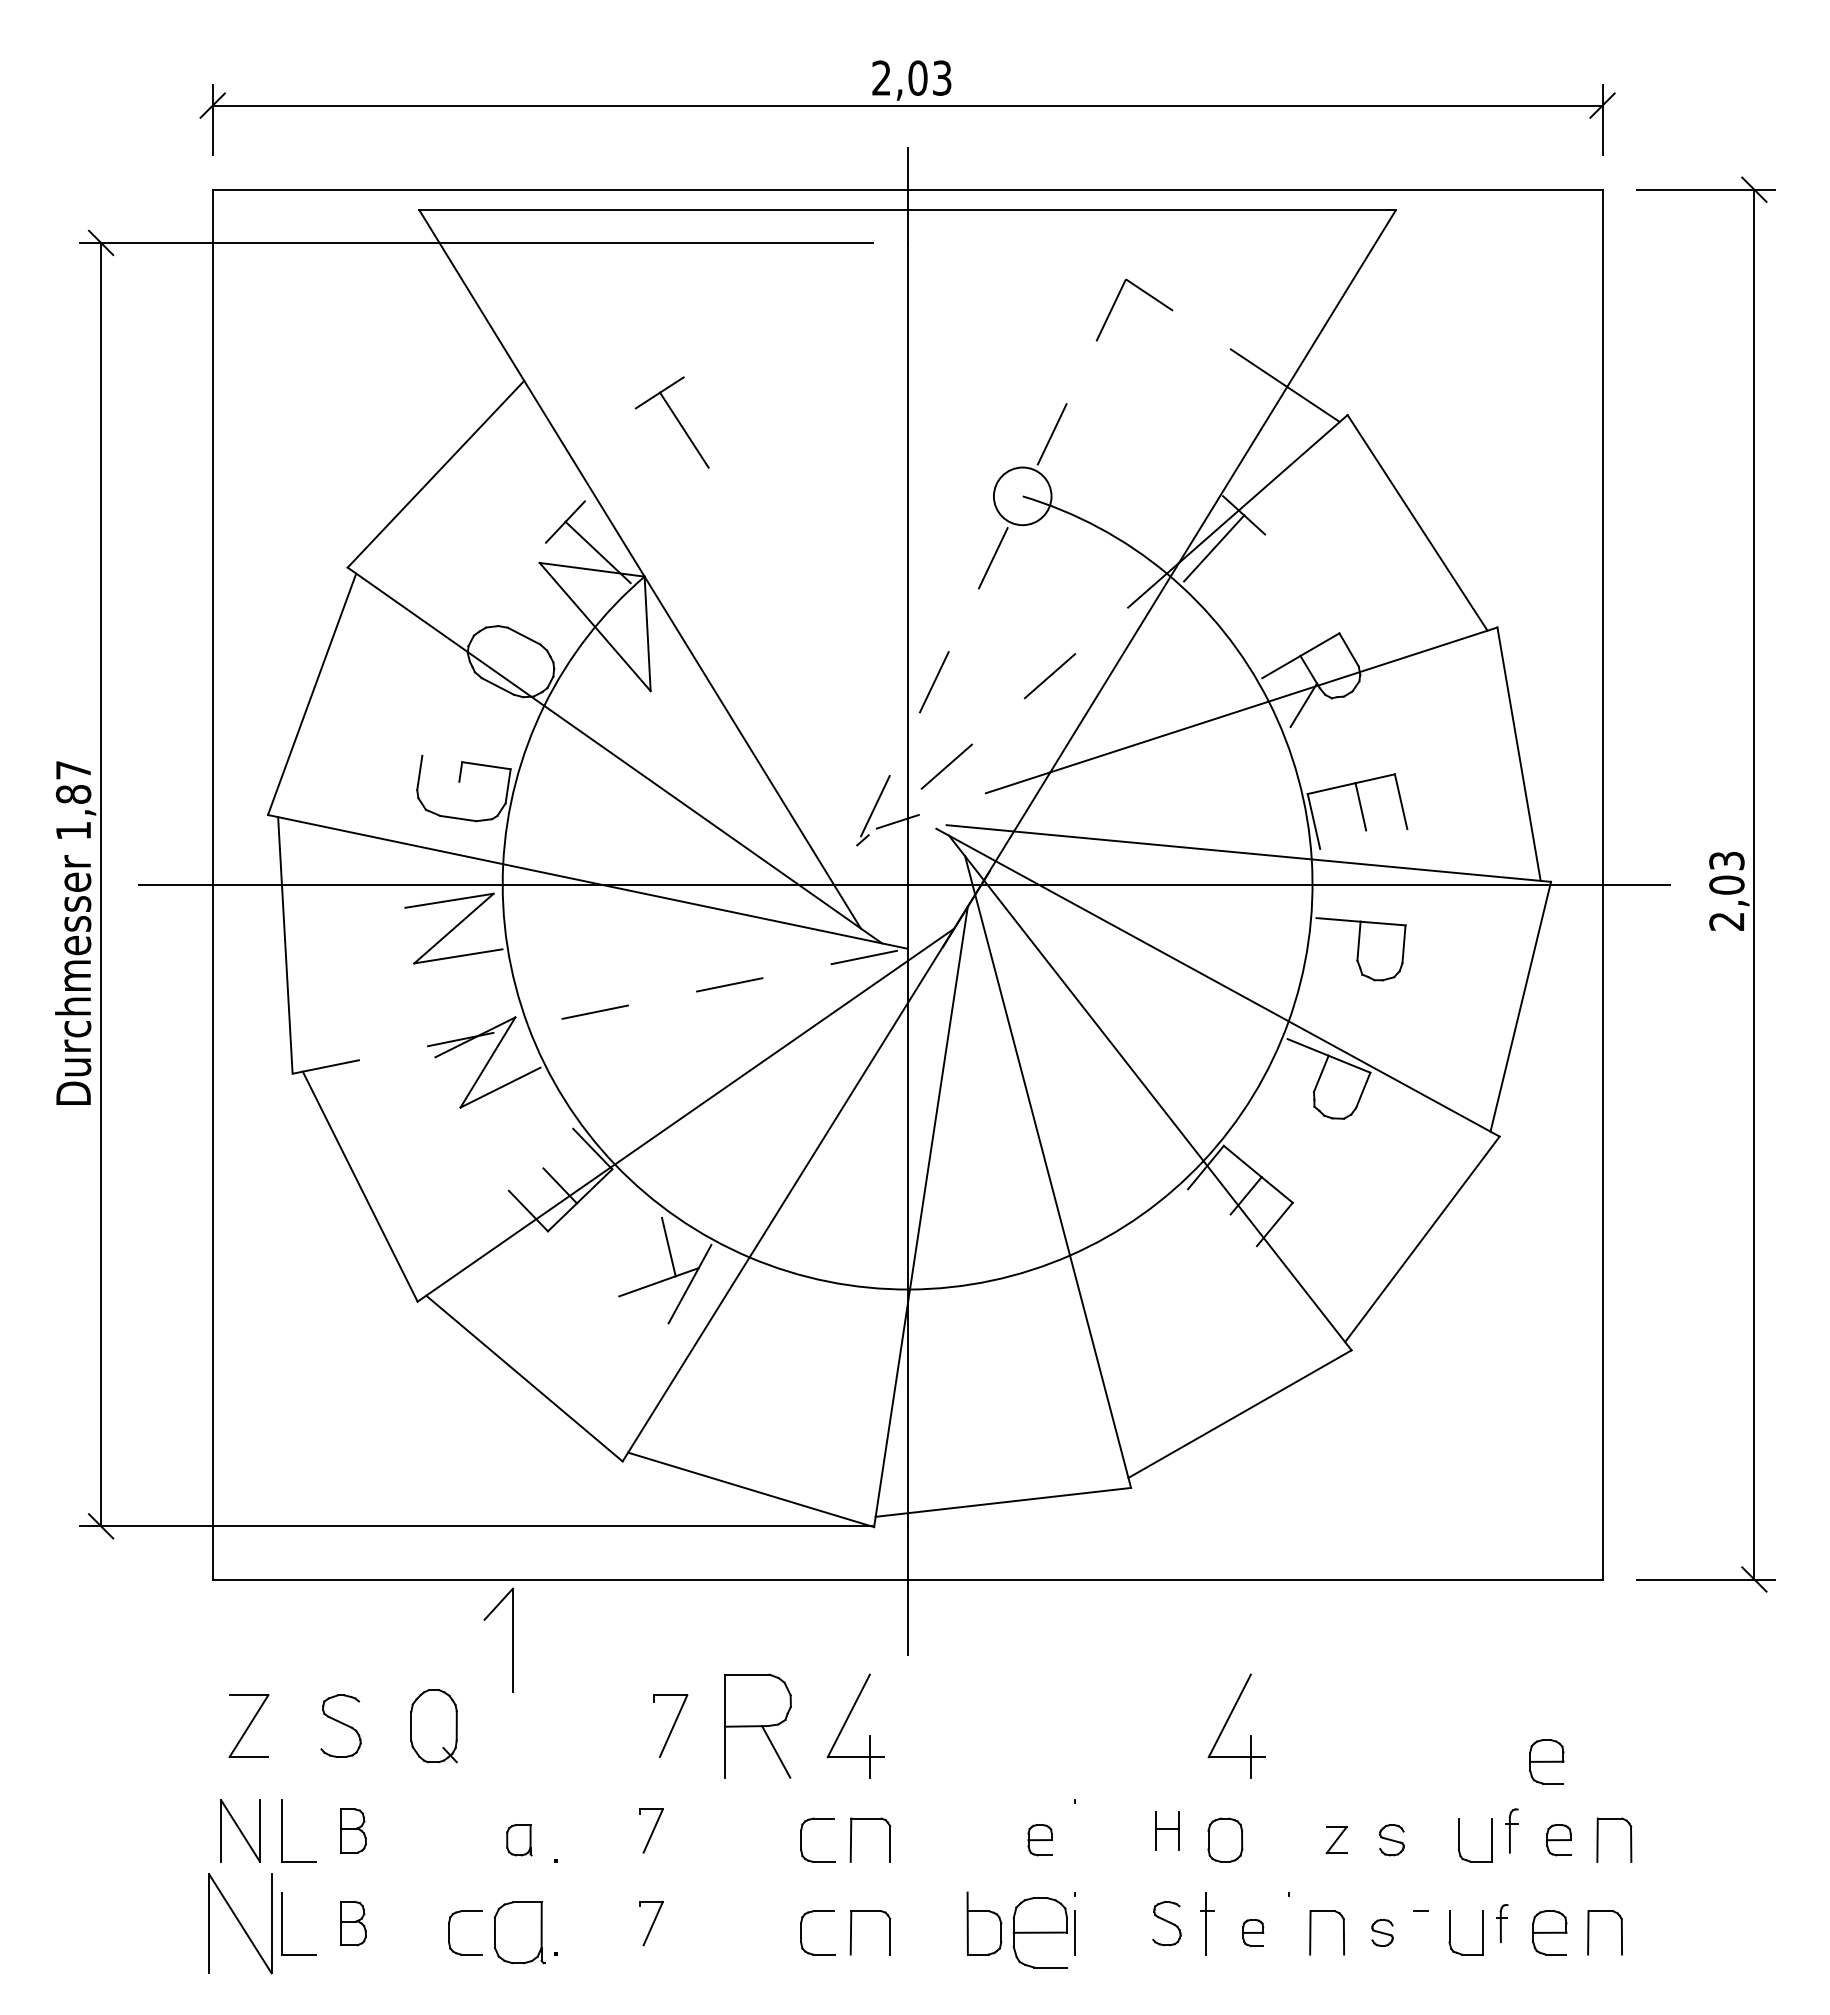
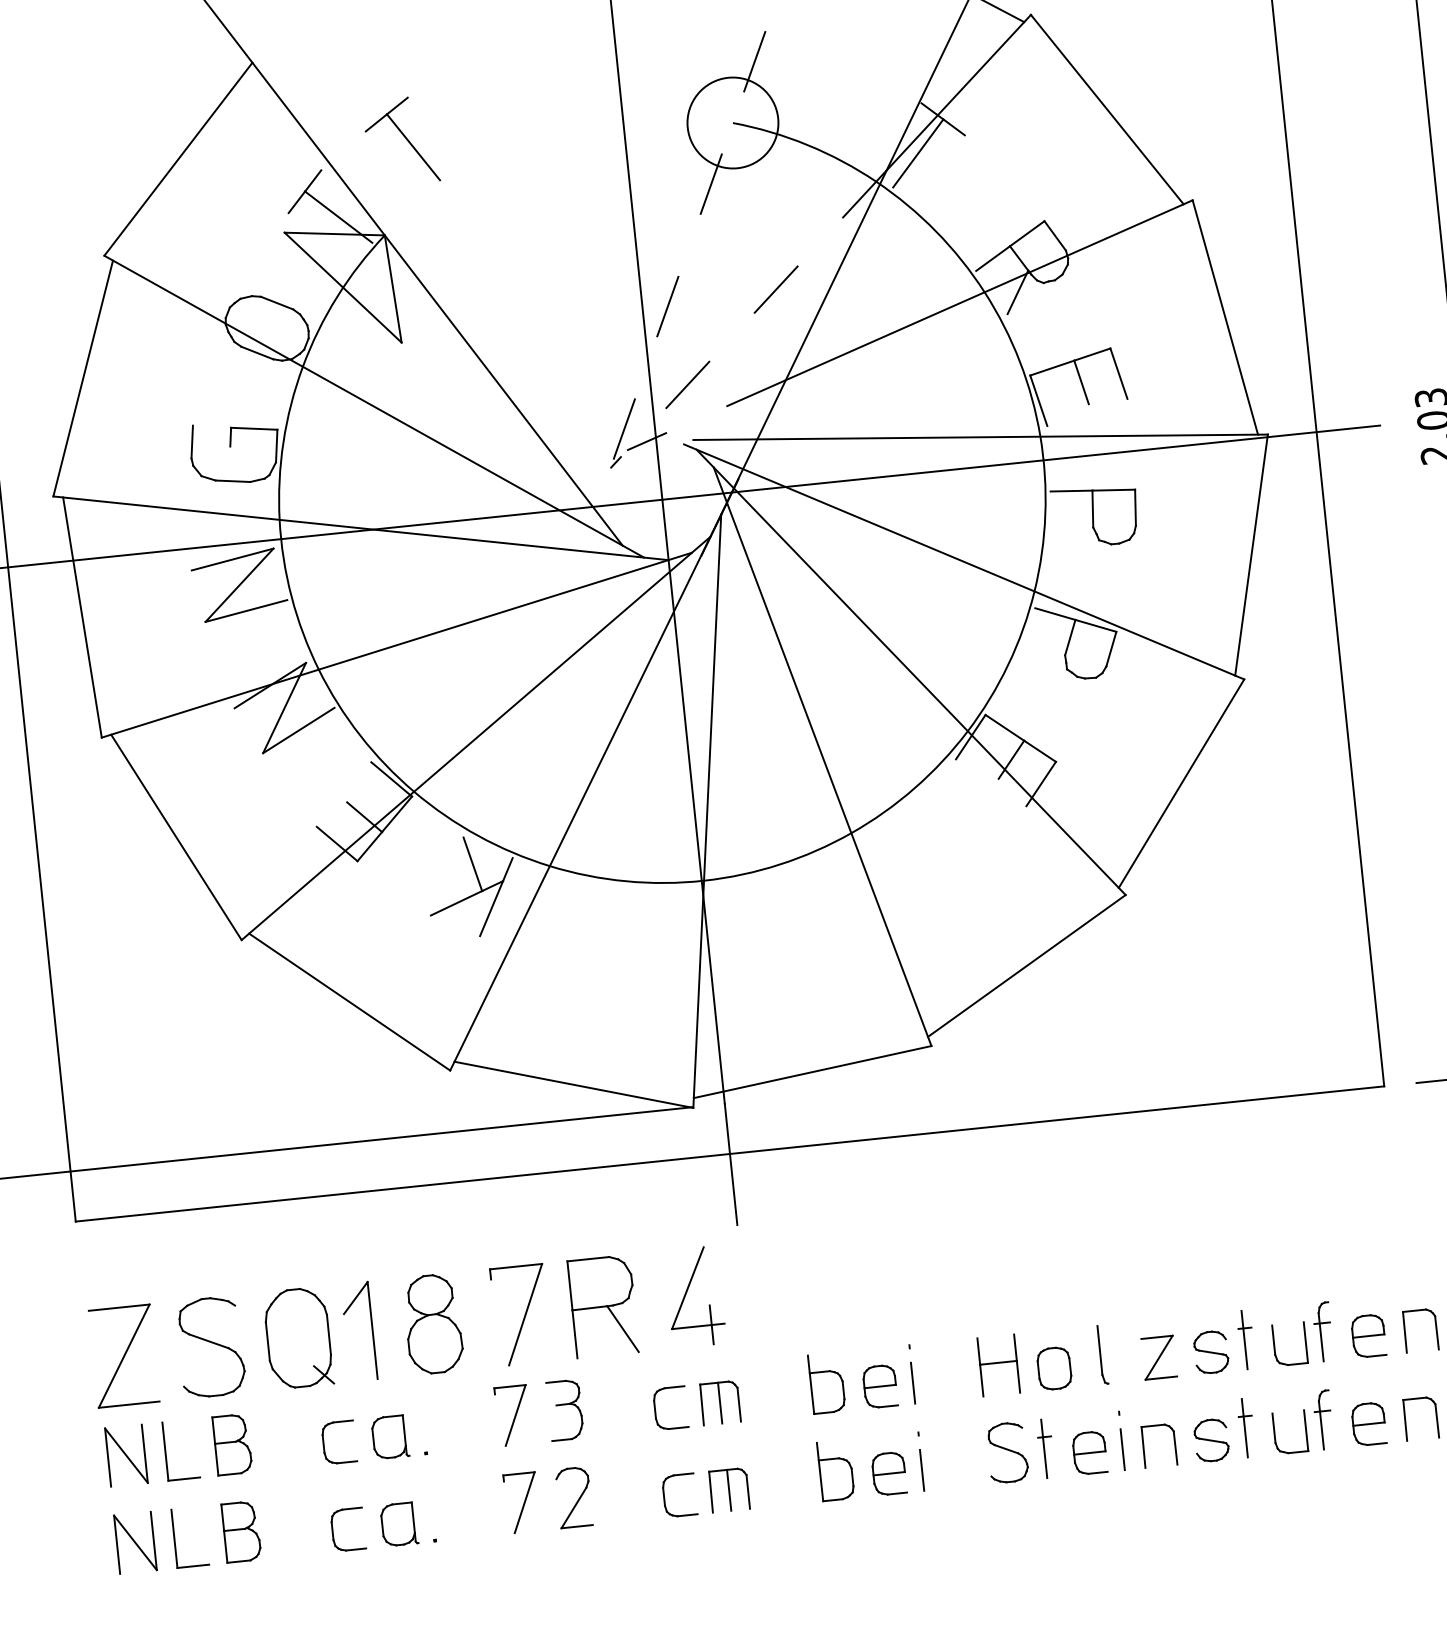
part: (672, 422) -> (401, 141), moved
circle: (1022, 496) -> (732, 123), size x1.67
line: (612, 1008) -> (396, 645), dashed -> solid
part: (512, 1639) -> (372, 1329), moved
part: (1228, 1720) -> (1045, 1255), removed
part: (248, 1725) -> (123, 1355), size x1.67
part: (340, 1725) -> (210, 1346), size x1.67
part: (433, 1725) -> (297, 1337), size x1.43
part: (577, 1725) -> (433, 1323), added
part: (670, 1725) -> (520, 1314), size x1.67
part: (1546, 1761) -> (1349, 1263), removed
part: (353, 1830) -> (232, 1444), size x1.43
part: (651, 1830) -> (513, 1415), size x1.43
part: (706, 1830) -> (565, 1409), added
part: (984, 1830) -> (826, 1382), added
part: (1167, 1830) -> (999, 1365), size x1.67
part: (1277, 1830) -> (1102, 1354), added
part: (1429, 1830) -> (1245, 1339), added
part: (1511, 1830) -> (1322, 1331), size x1.43
part: (449, 1839) -> (323, 1443), added
part: (519, 1839) -> (389, 1436), size x1.43
line: (870, 1839) -> (720, 1402), added
part: (1039, 1839) -> (879, 1385), size x1.43
line: (1075, 1839) -> (913, 1382), added
part: (1336, 1839) -> (1159, 1357), size x1.67
part: (1391, 1839) -> (1210, 1351), size x1.43
part: (1558, 1839) -> (1368, 1335), size x1.43
part: (240, 1923) -> (135, 1542), size x0.62
part: (353, 1923) -> (241, 1531), size x1.43
part: (651, 1923) -> (522, 1502), size x1.43
part: (706, 1923) -> (574, 1497), added
part: (1166, 1923) -> (1007, 1452), size x1.43
line: (1418, 1923) -> (1244, 1428), added
part: (1502, 1923) -> (1323, 1419), size x1.67
part: (519, 1932) -> (398, 1524), size x0.71
line: (870, 1932) -> (729, 1489), added
part: (1039, 1932) -> (888, 1473), size x0.62
part: (1252, 1932) -> (1089, 1452), size x1.67
line: (1288, 1932) -> (1122, 1449), added
part: (1382, 1932) -> (1211, 1440), size x1.67

